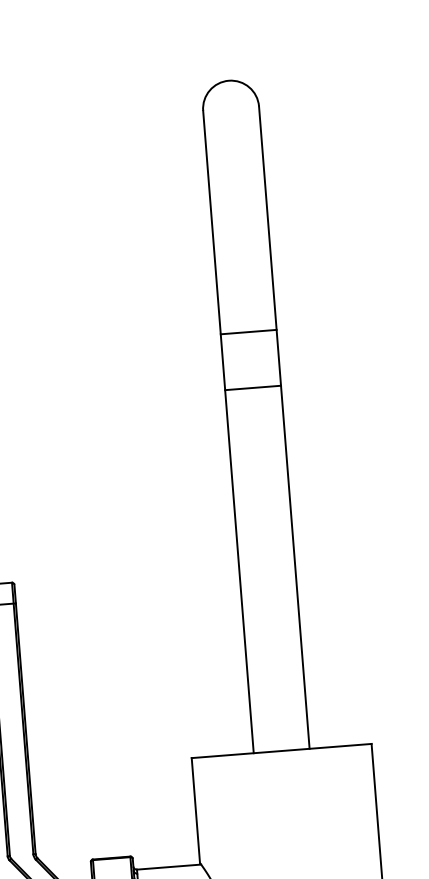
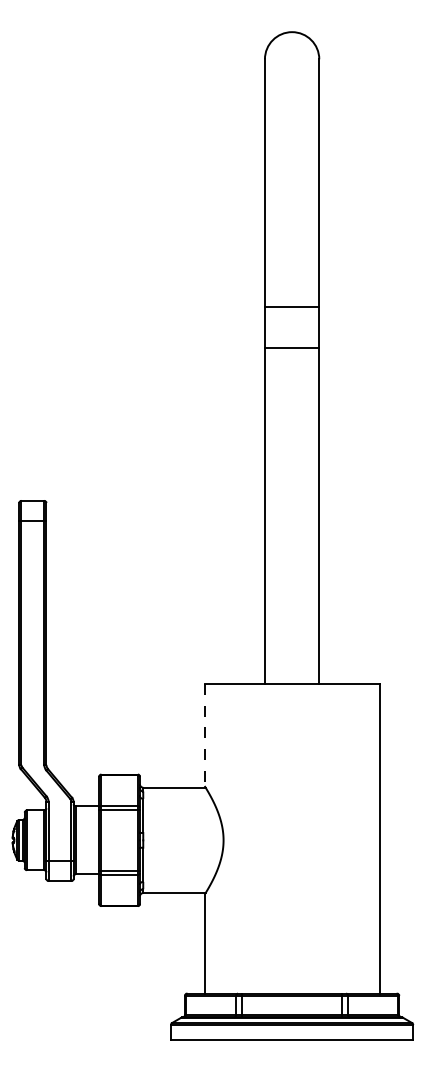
line: (248, 332) -> (291, 306), moved
line: (252, 387) -> (291, 347), moved
line: (195, 811) -> (204, 735), solid -> dashed

